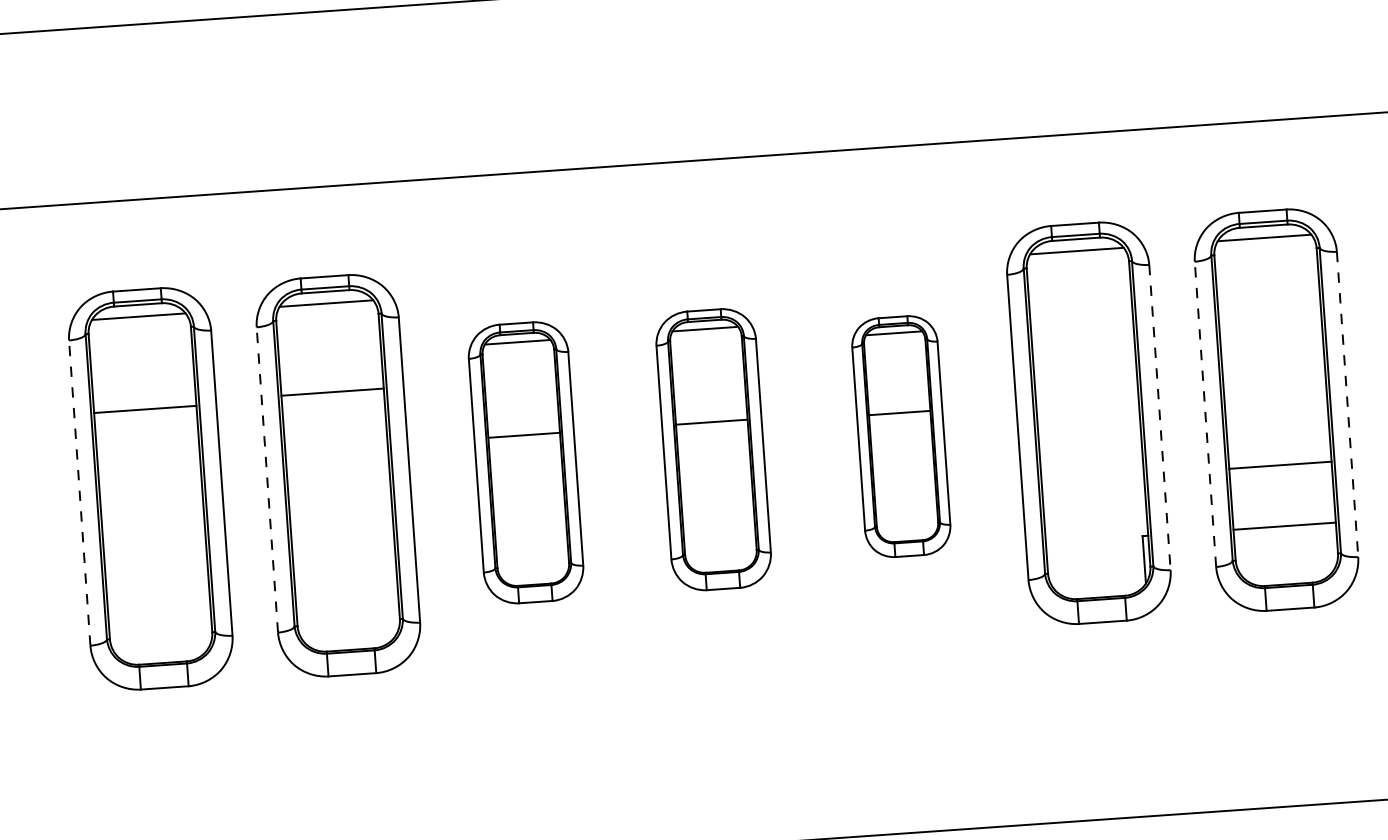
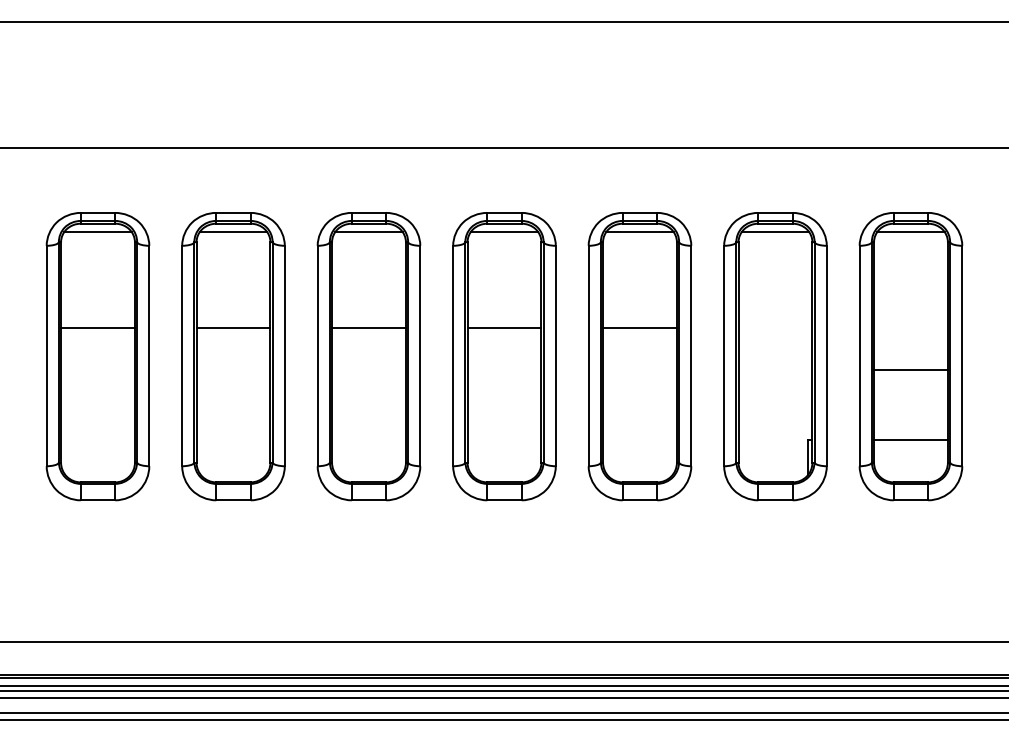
line: (332, 392) -> (233, 328), moved
line: (1347, 405) -> (962, 356), dashed -> solid
line: (144, 409) -> (97, 328), moved
line: (1205, 413) -> (859, 355), dashed -> solid
line: (1159, 418) -> (826, 356), dashed -> solid
part: (900, 436) -> (639, 356), size x1.67
part: (713, 449) -> (504, 356), size x1.43
part: (525, 462) -> (368, 356), size x1.43
line: (1279, 465) -> (910, 370), moved
line: (267, 479) -> (182, 355), dashed -> solid
line: (79, 492) -> (46, 355), dashed -> solid

